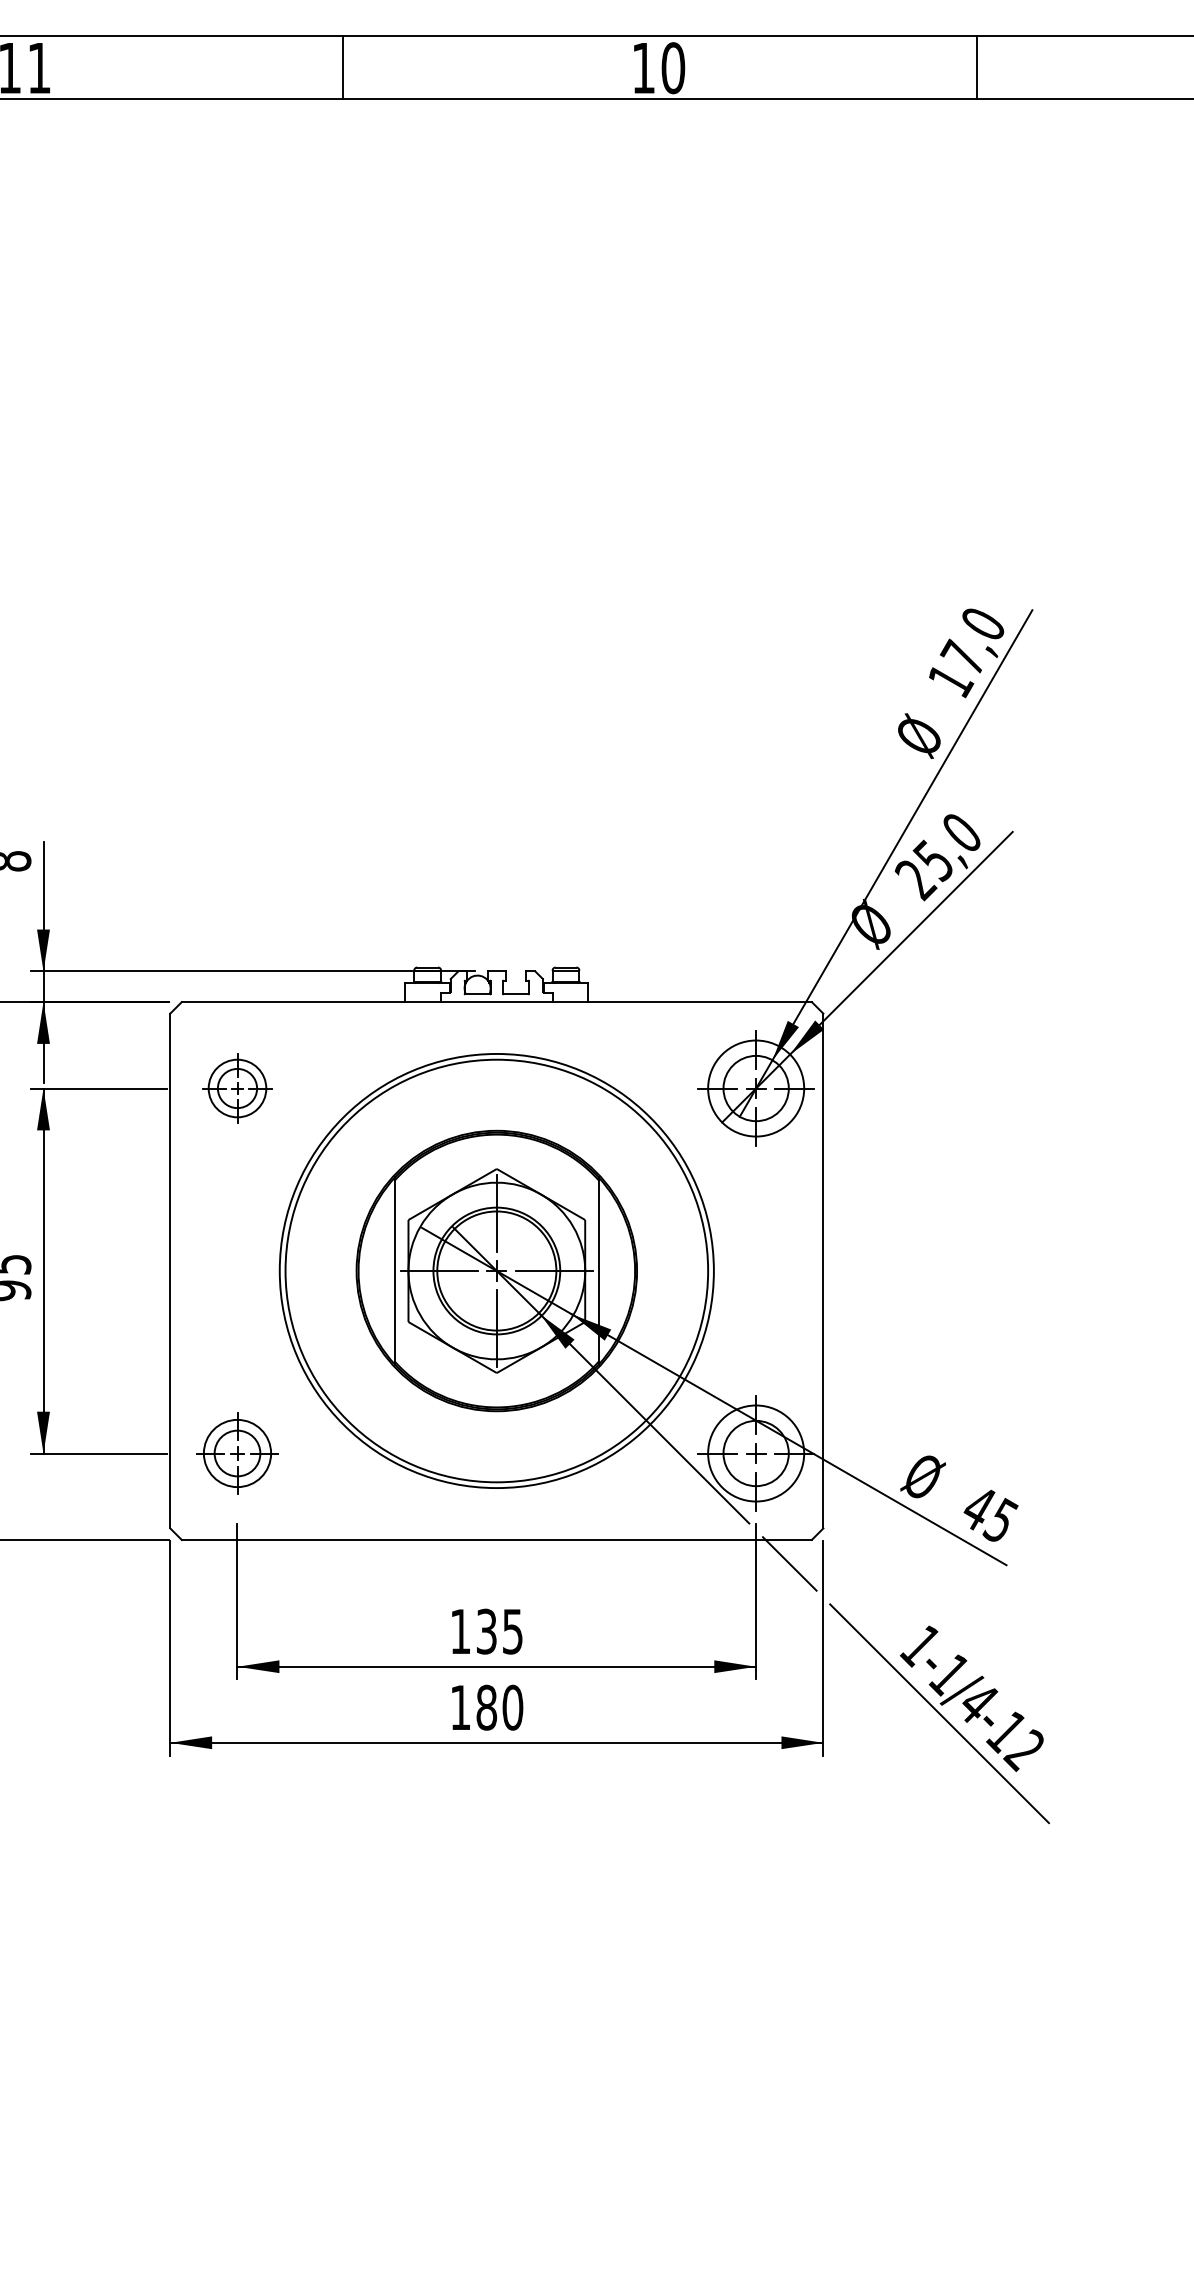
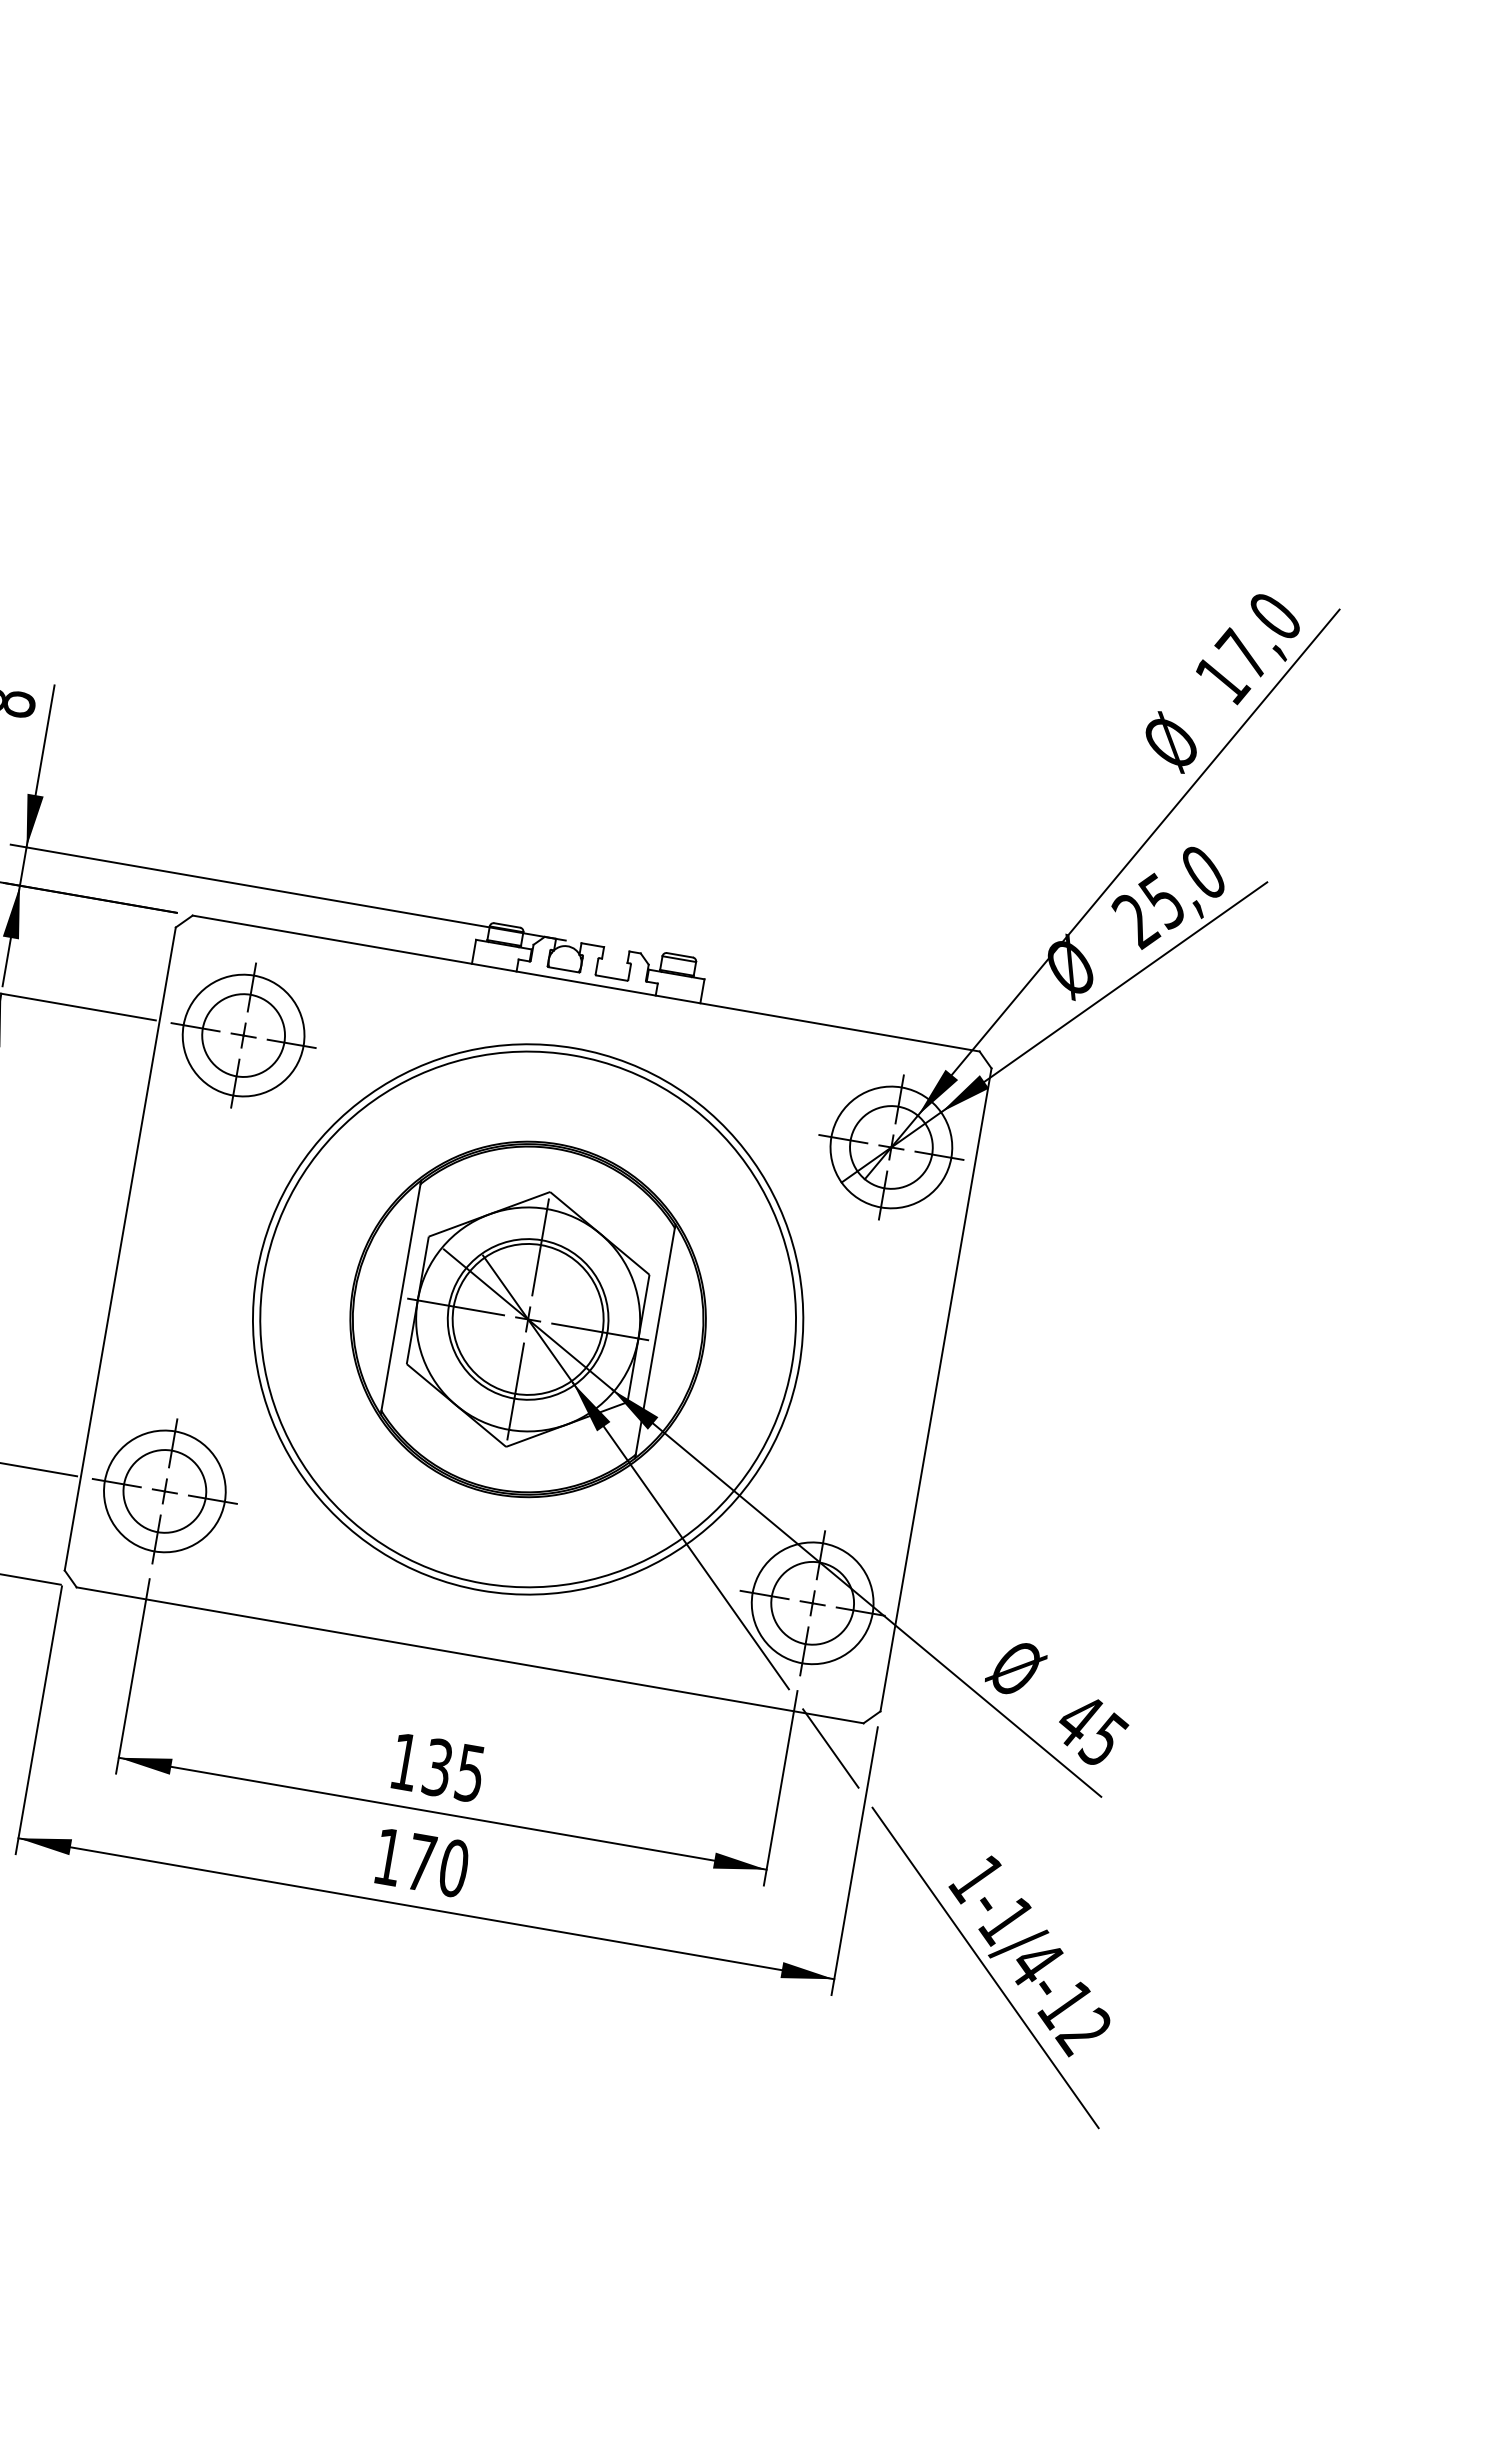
part: (237, 1088) -> (243, 1035), size x1.67
part: (237, 1453) -> (164, 1491), size x1.43
text: (486, 1707) -> (421, 1862), 180 -> 170

